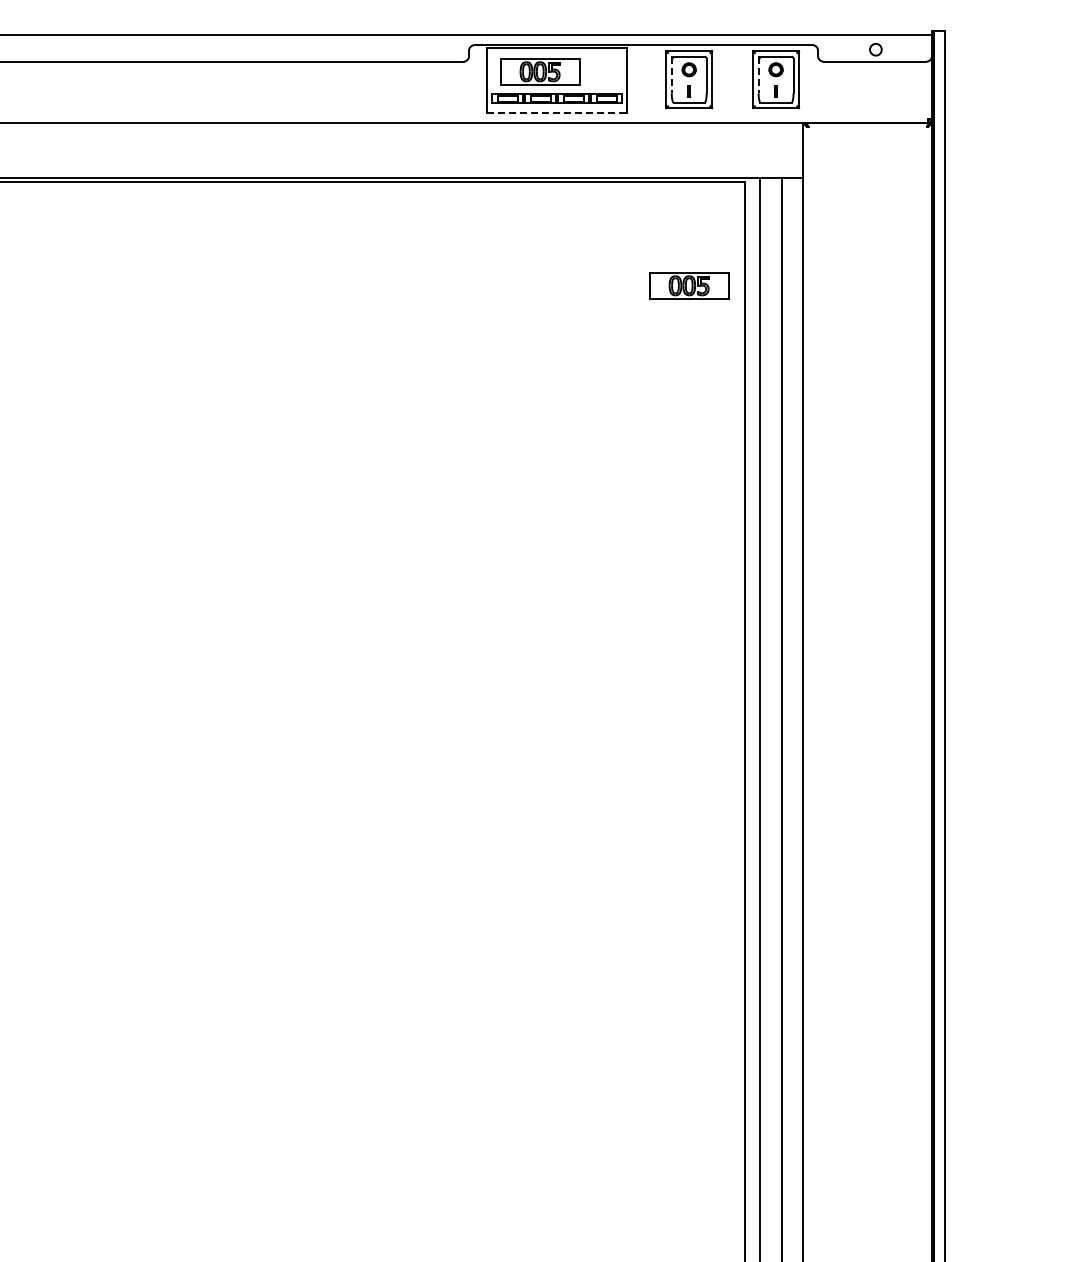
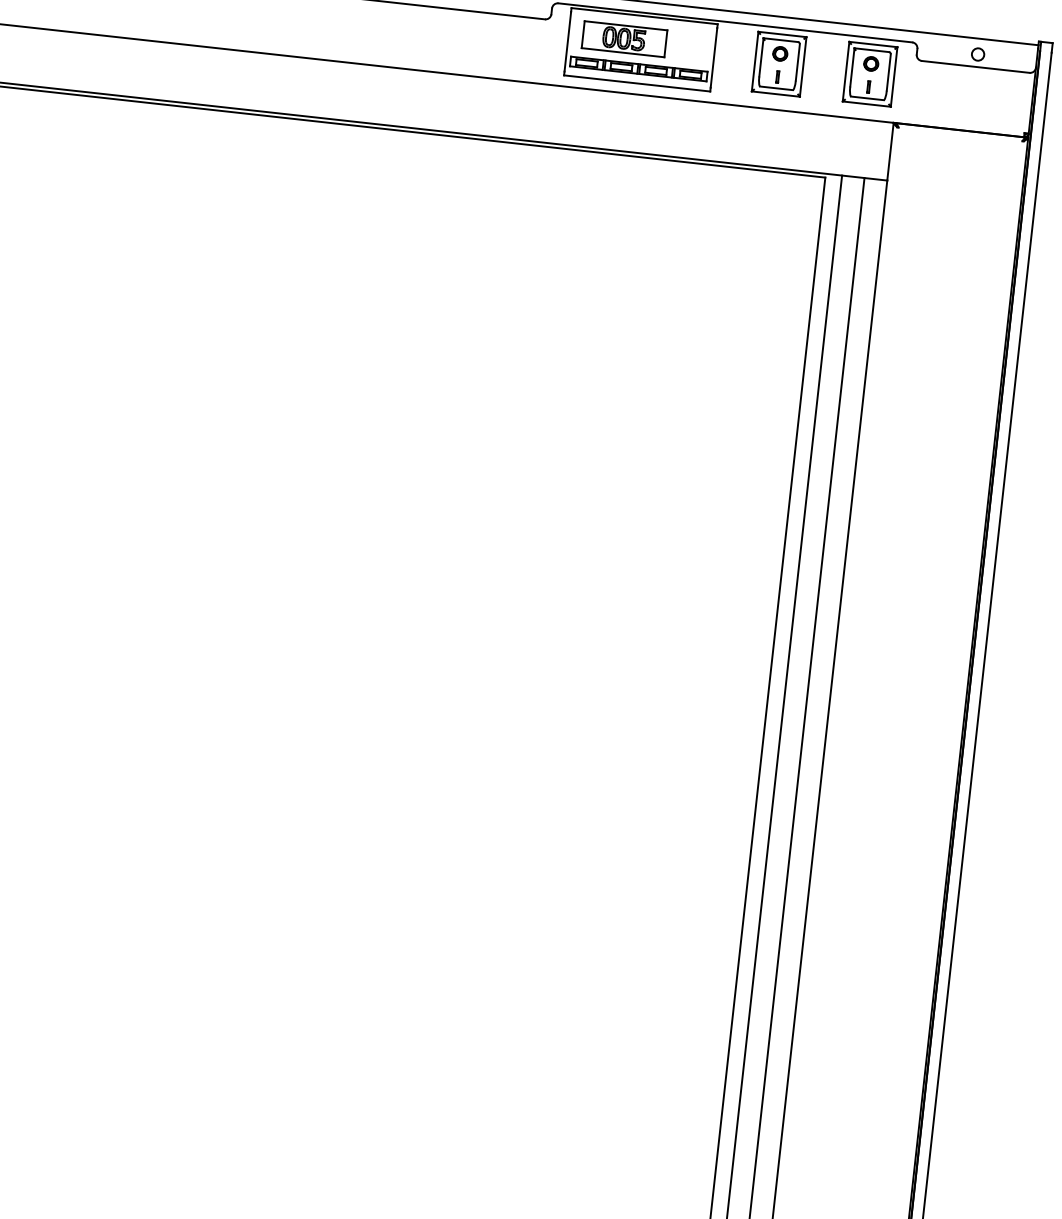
line: (671, 75) -> (761, 57), dashed -> solid
line: (758, 75) -> (852, 67), dashed -> solid
line: (557, 112) -> (637, 83), dashed -> solid
part: (689, 285) -> (755, 279), removed

